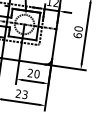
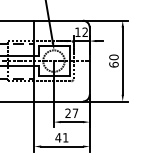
text: (37, 74) -> (75, 113), 20 -> 27
text: (21, 93) -> (61, 137), 23 -> 41

